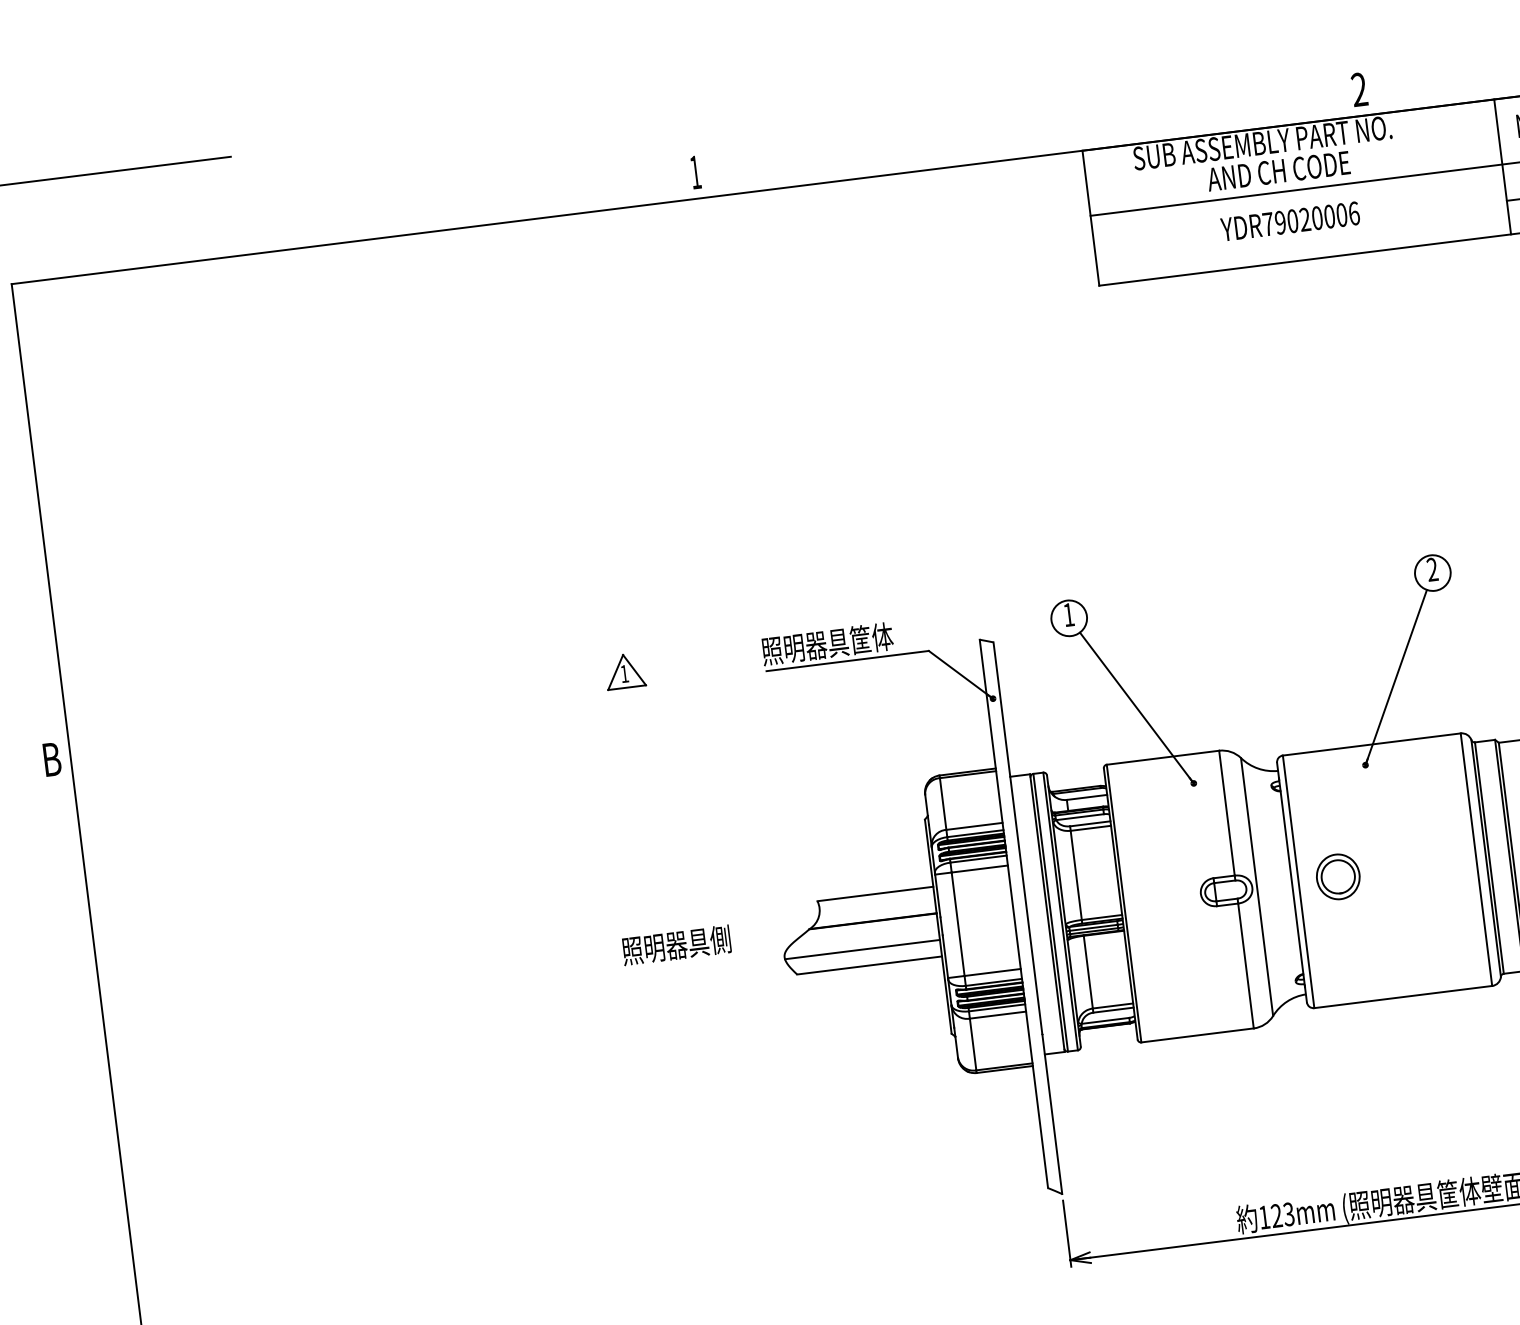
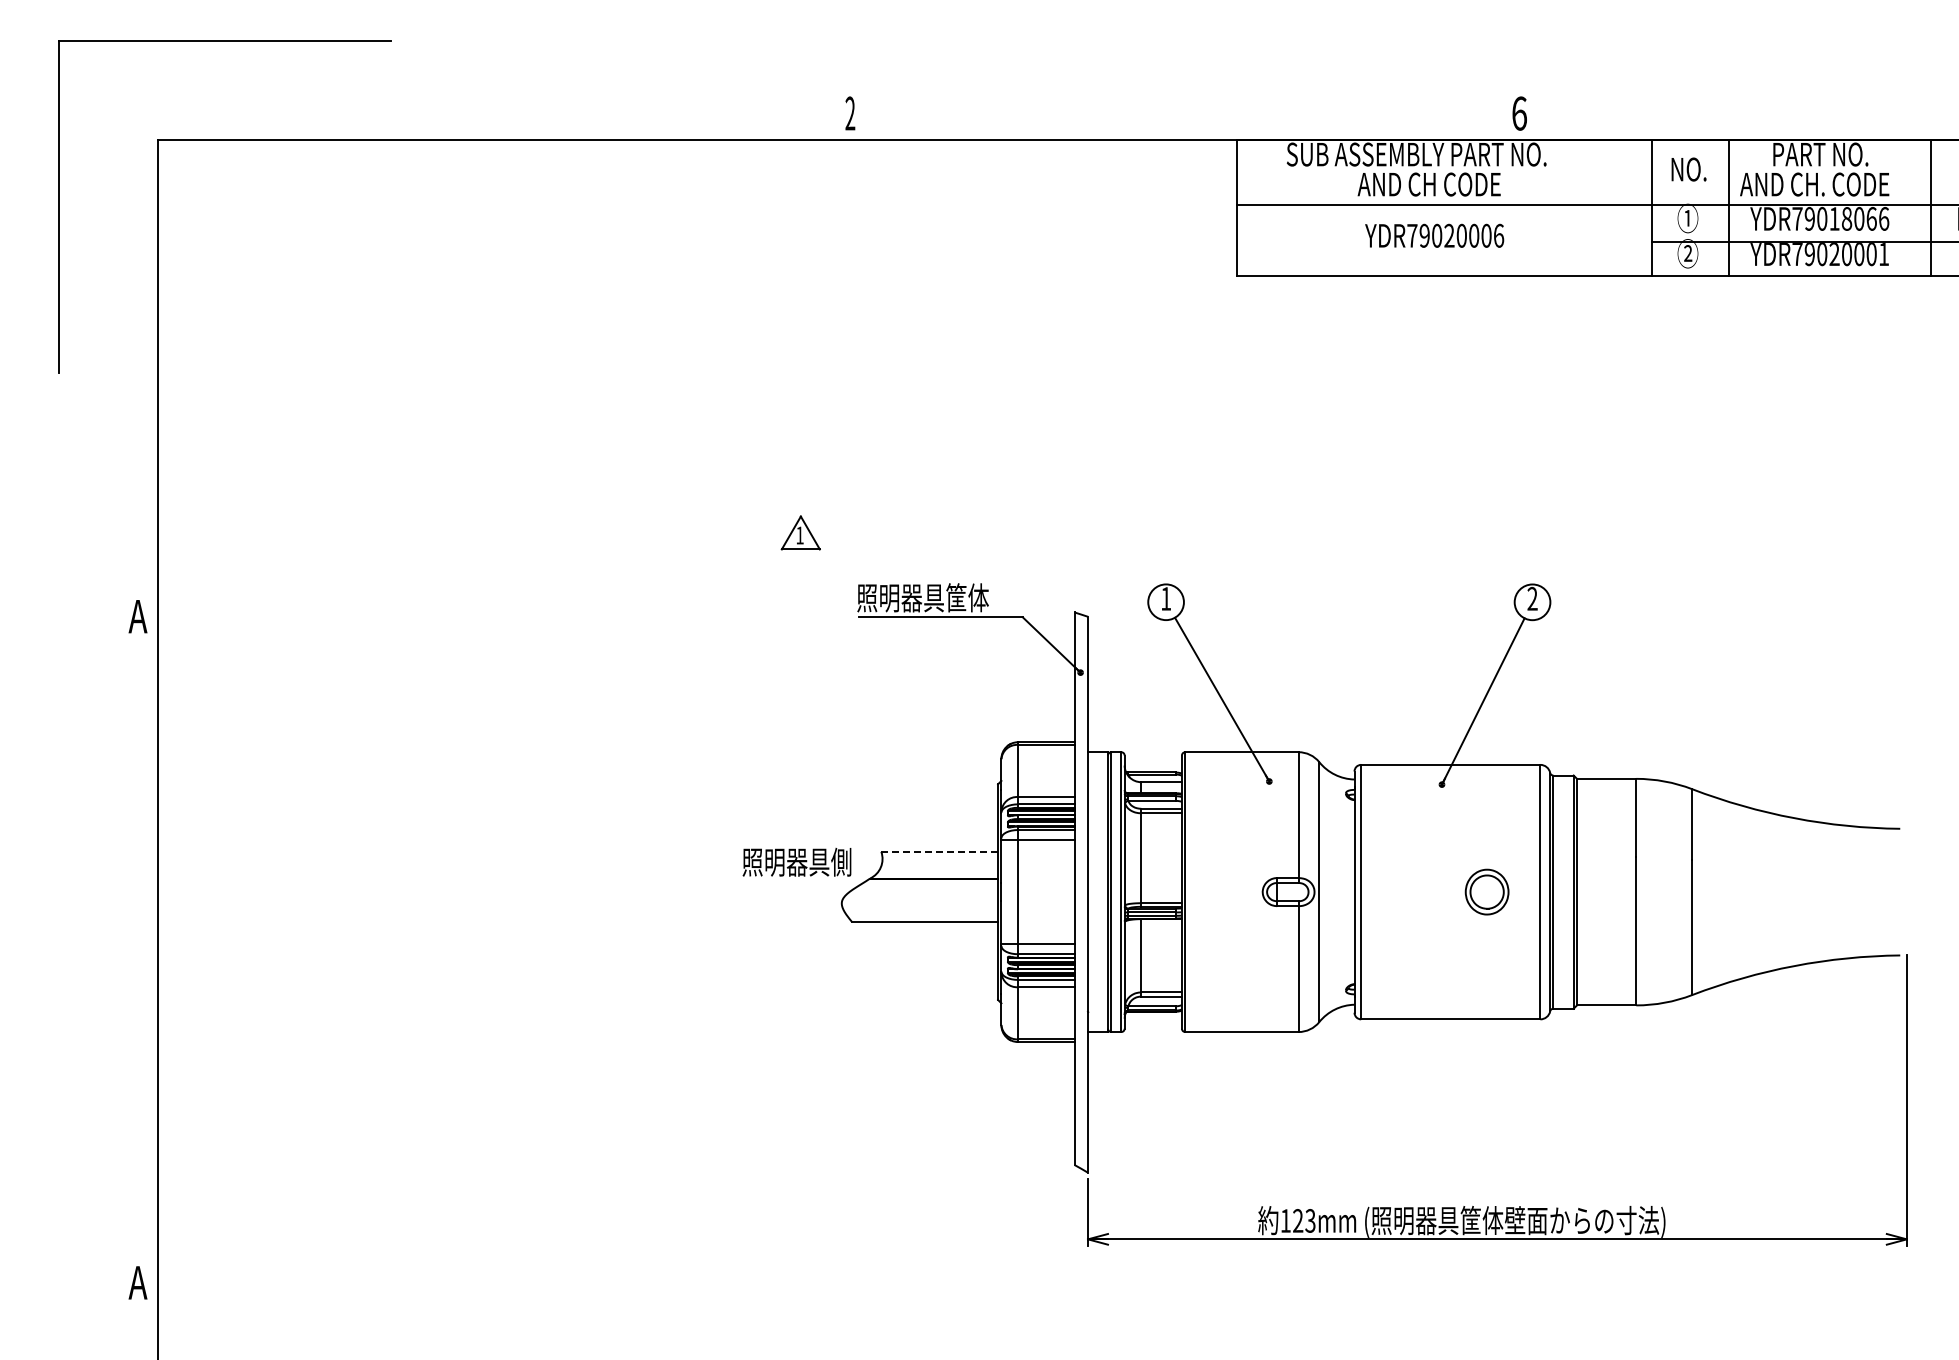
text: (1359, 89) -> (1519, 113), 2 -> 6
text: (695, 172) -> (850, 113), 1 -> 2
part: (624, 670) -> (800, 532), moved
text: (50, 759) -> (137, 616), B -> A
part: (1337, 876) -> (1486, 891), moved
line: (875, 893) -> (939, 851), solid -> dashed
text: (676, 945) -> (796, 862), moved
line: (861, 949) -> (919, 905), removed

